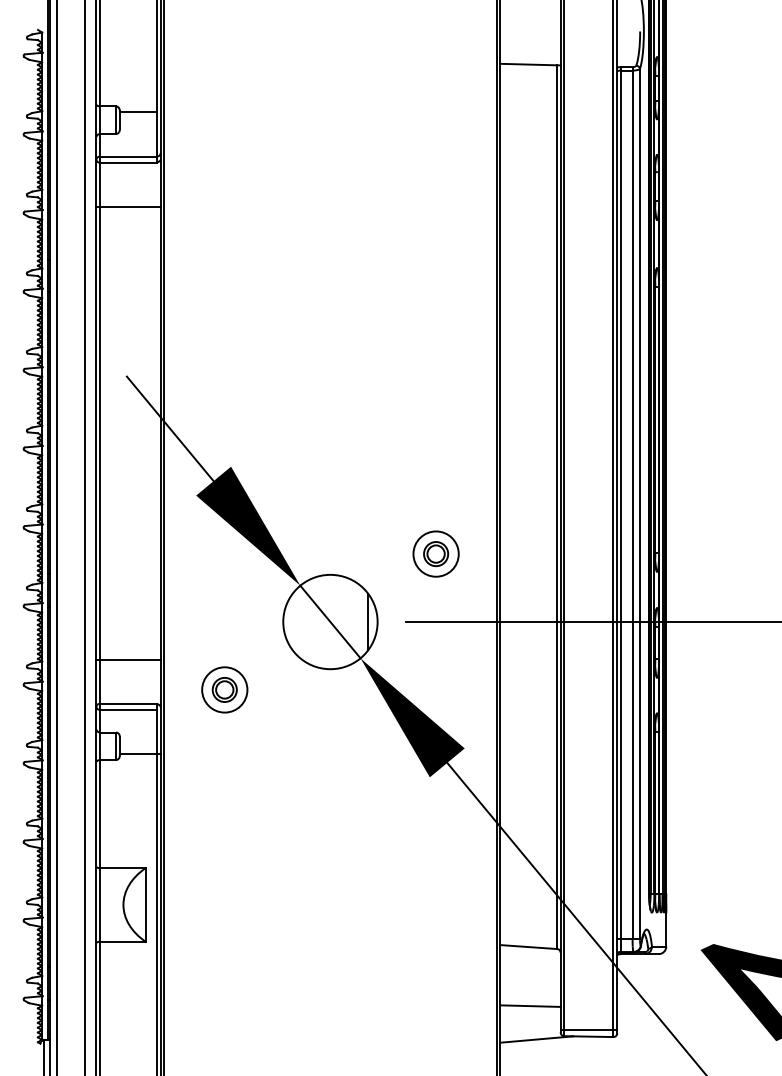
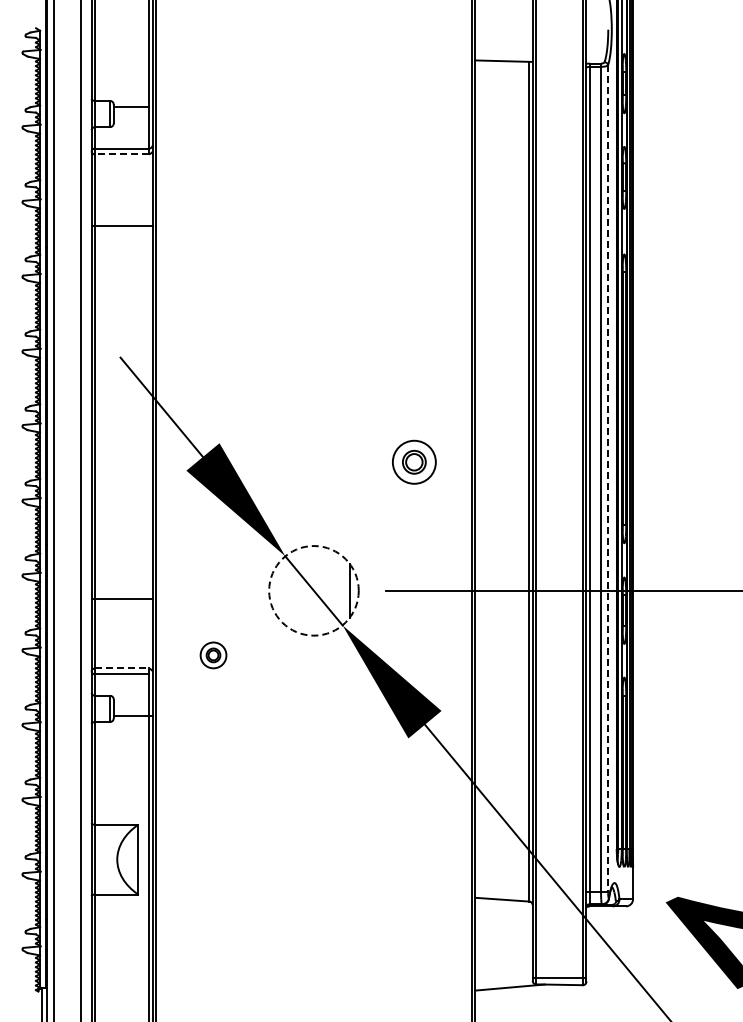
line: (128, 162) -> (122, 154), solid -> dashed
line: (127, 207) -> (121, 226), moved
line: (640, 504) -> (608, 479), solid -> dashed
part: (436, 553) -> (414, 461), moved
circle: (329, 621) -> (313, 590), solid -> dashed
line: (127, 659) -> (121, 598), moved
part: (224, 690) -> (213, 655), size x0.6
line: (128, 703) -> (122, 668), solid -> dashed
line: (529, 1005) -> (503, 955), removed

